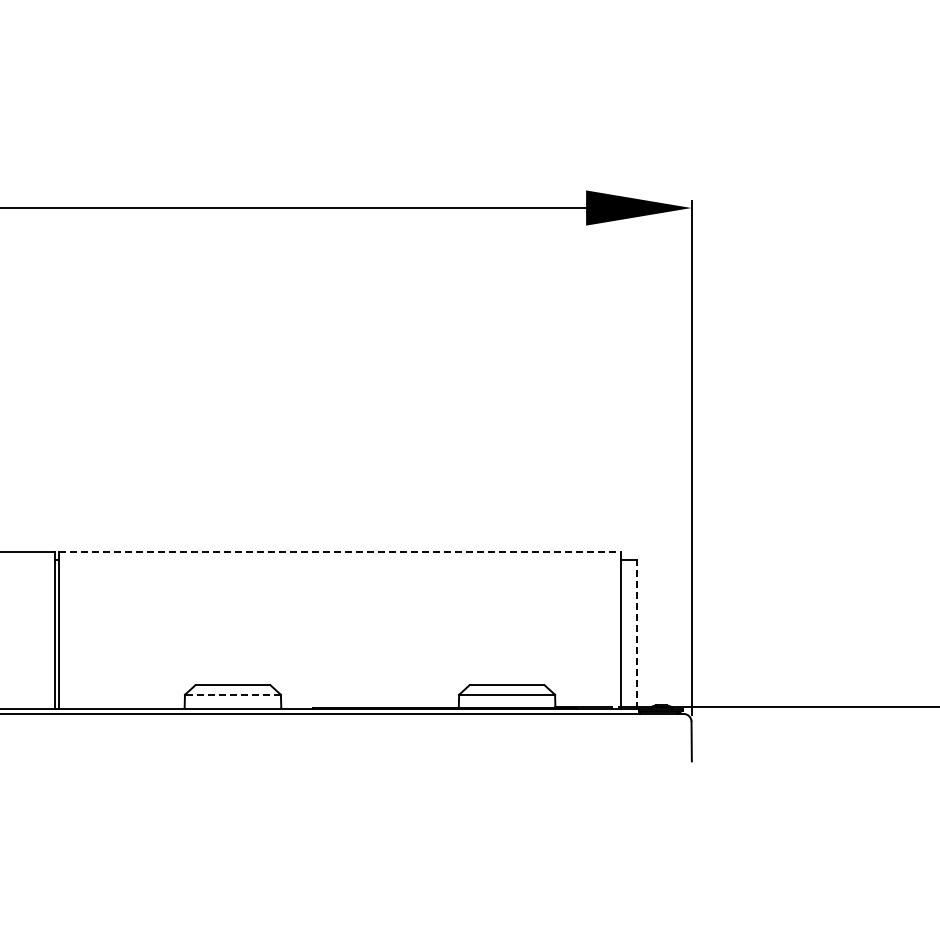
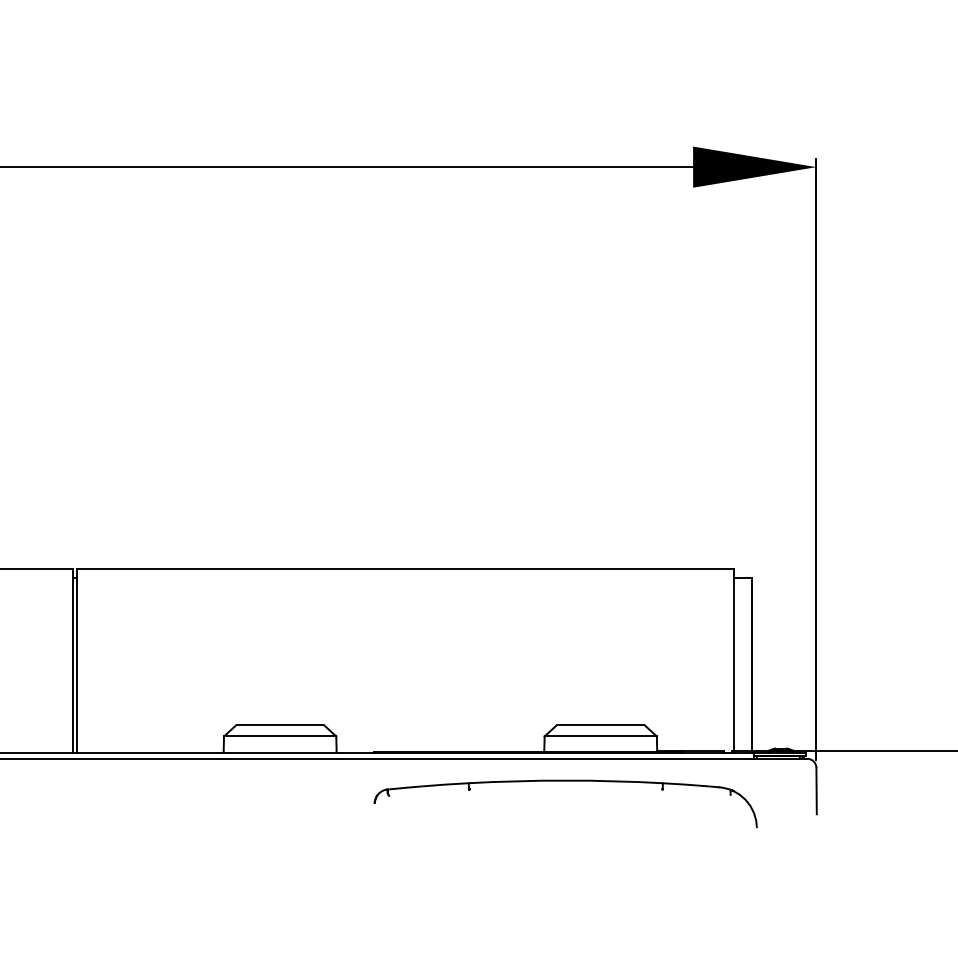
line: (340, 551) -> (405, 568), dashed -> solid
line: (636, 633) -> (752, 664), dashed -> solid
line: (232, 694) -> (279, 736), dashed -> solid
part: (476, 733) -> (564, 781), added

